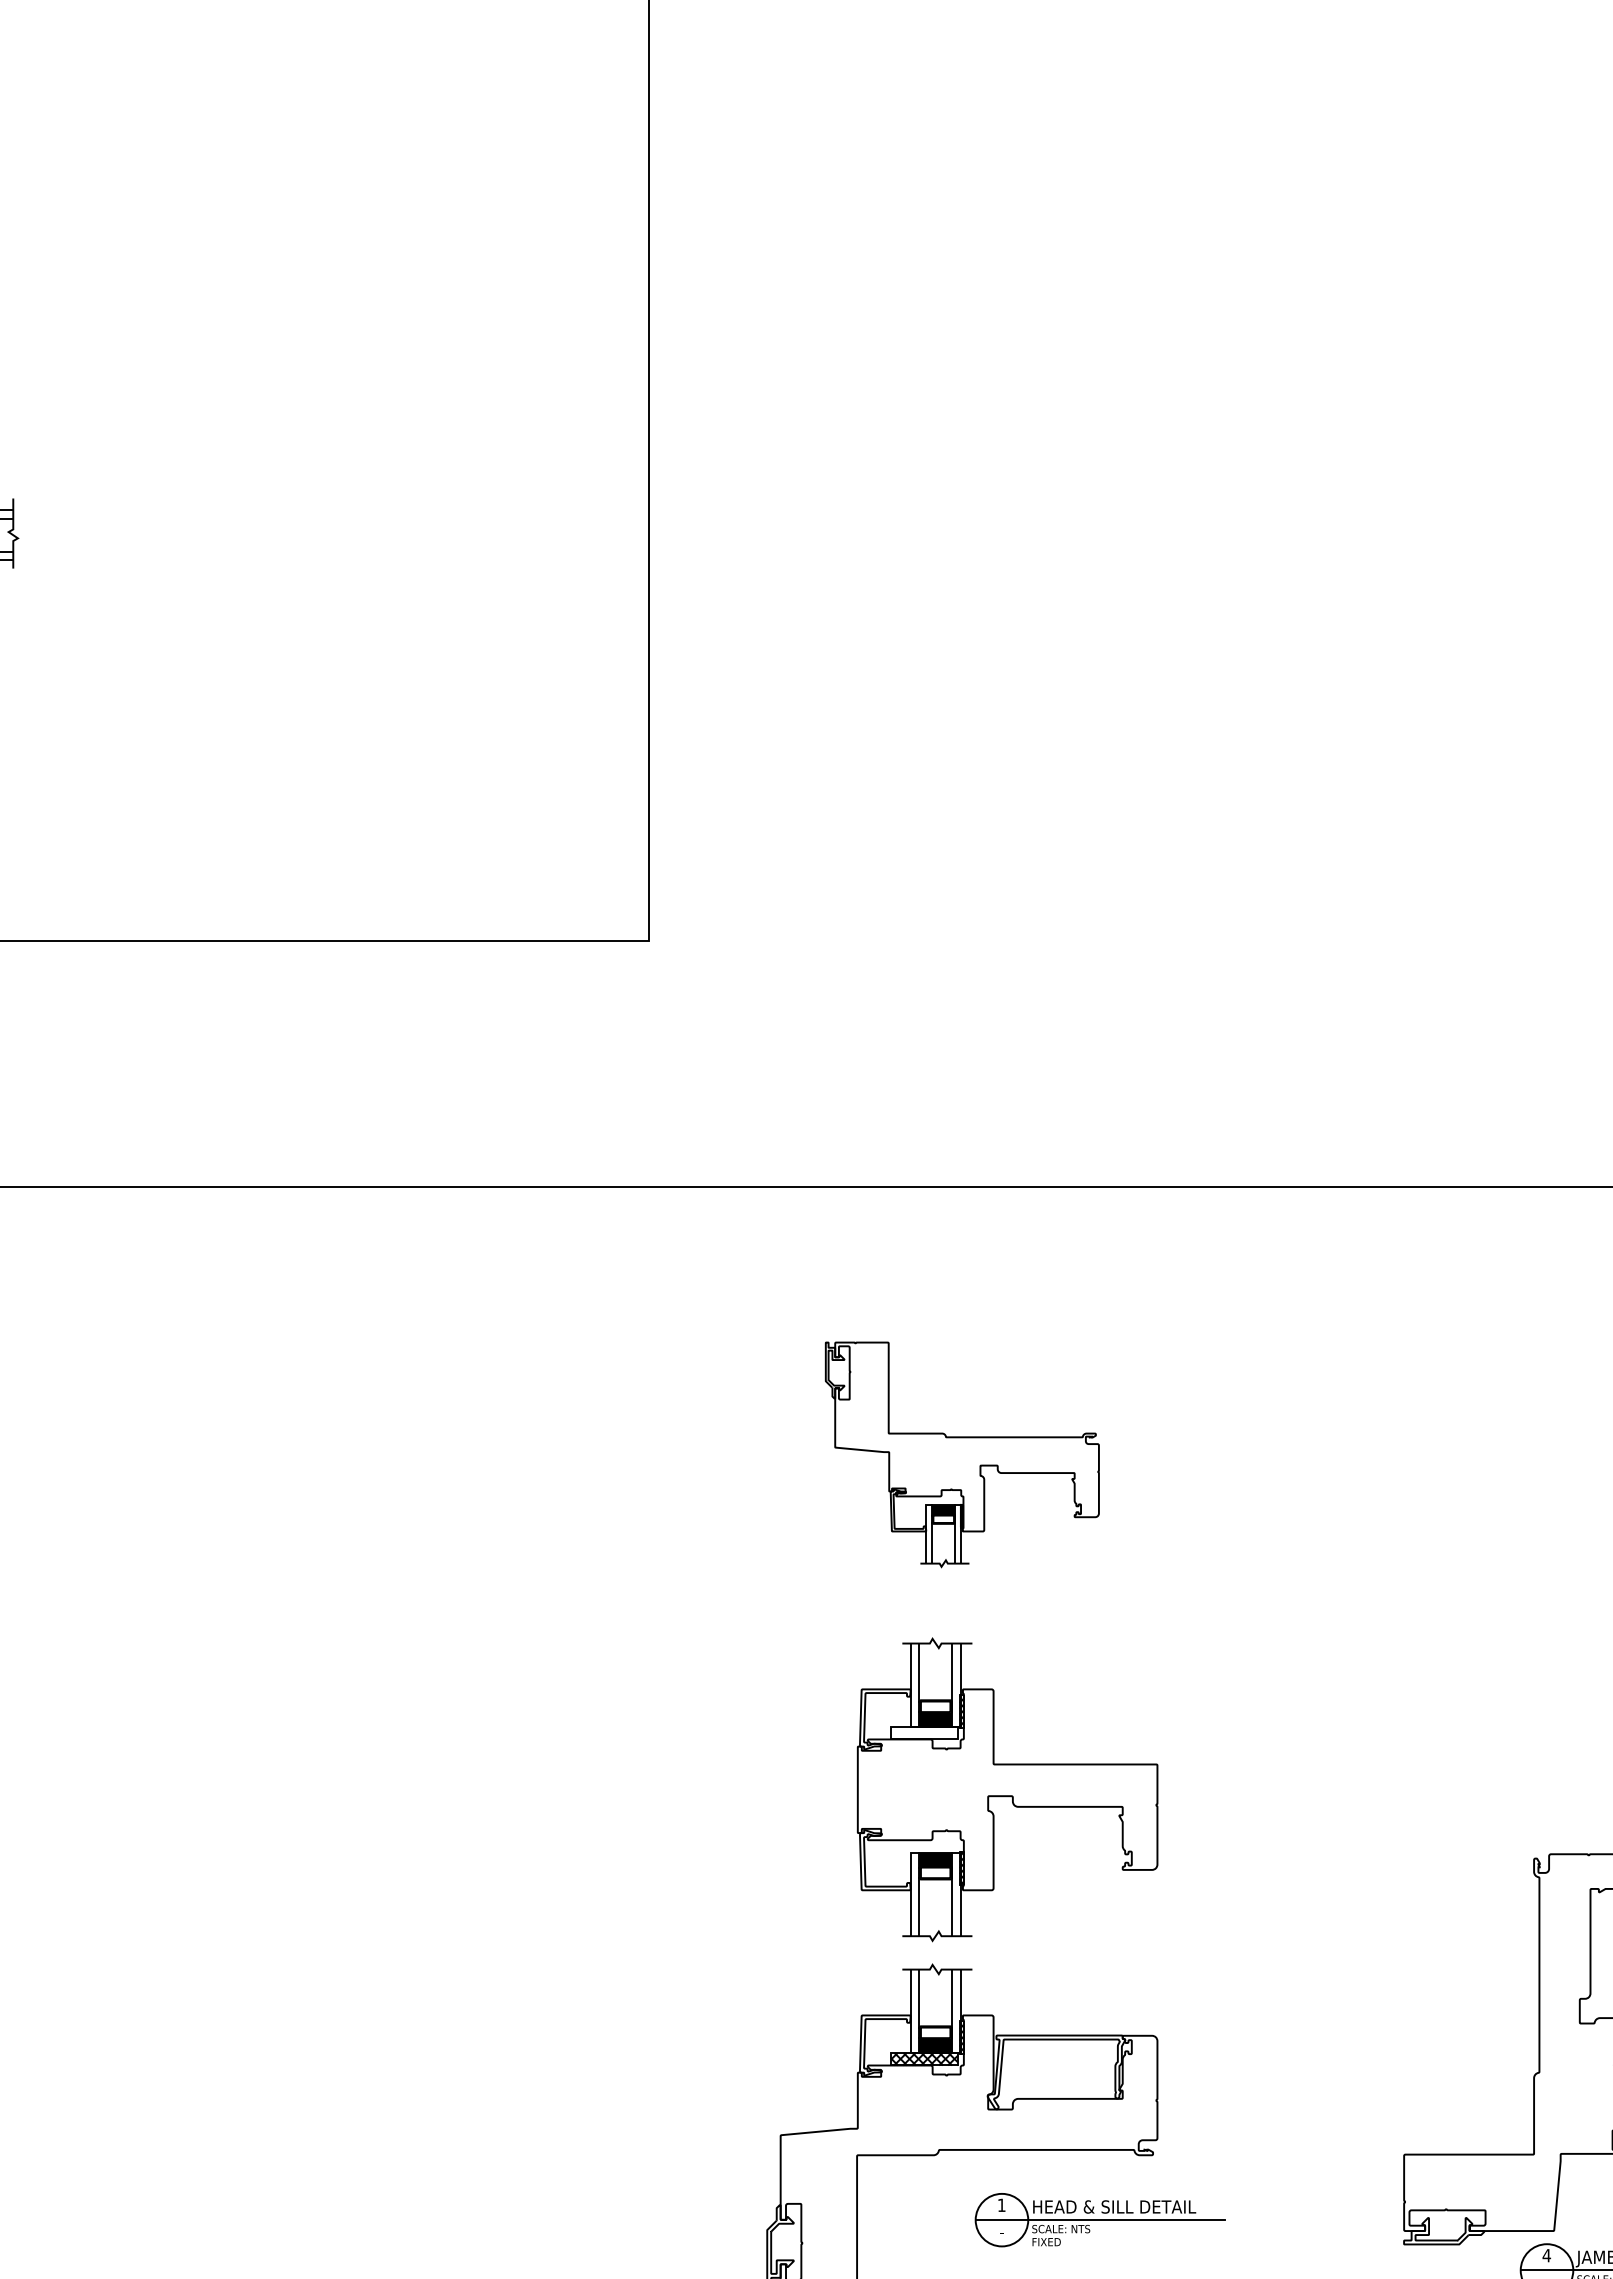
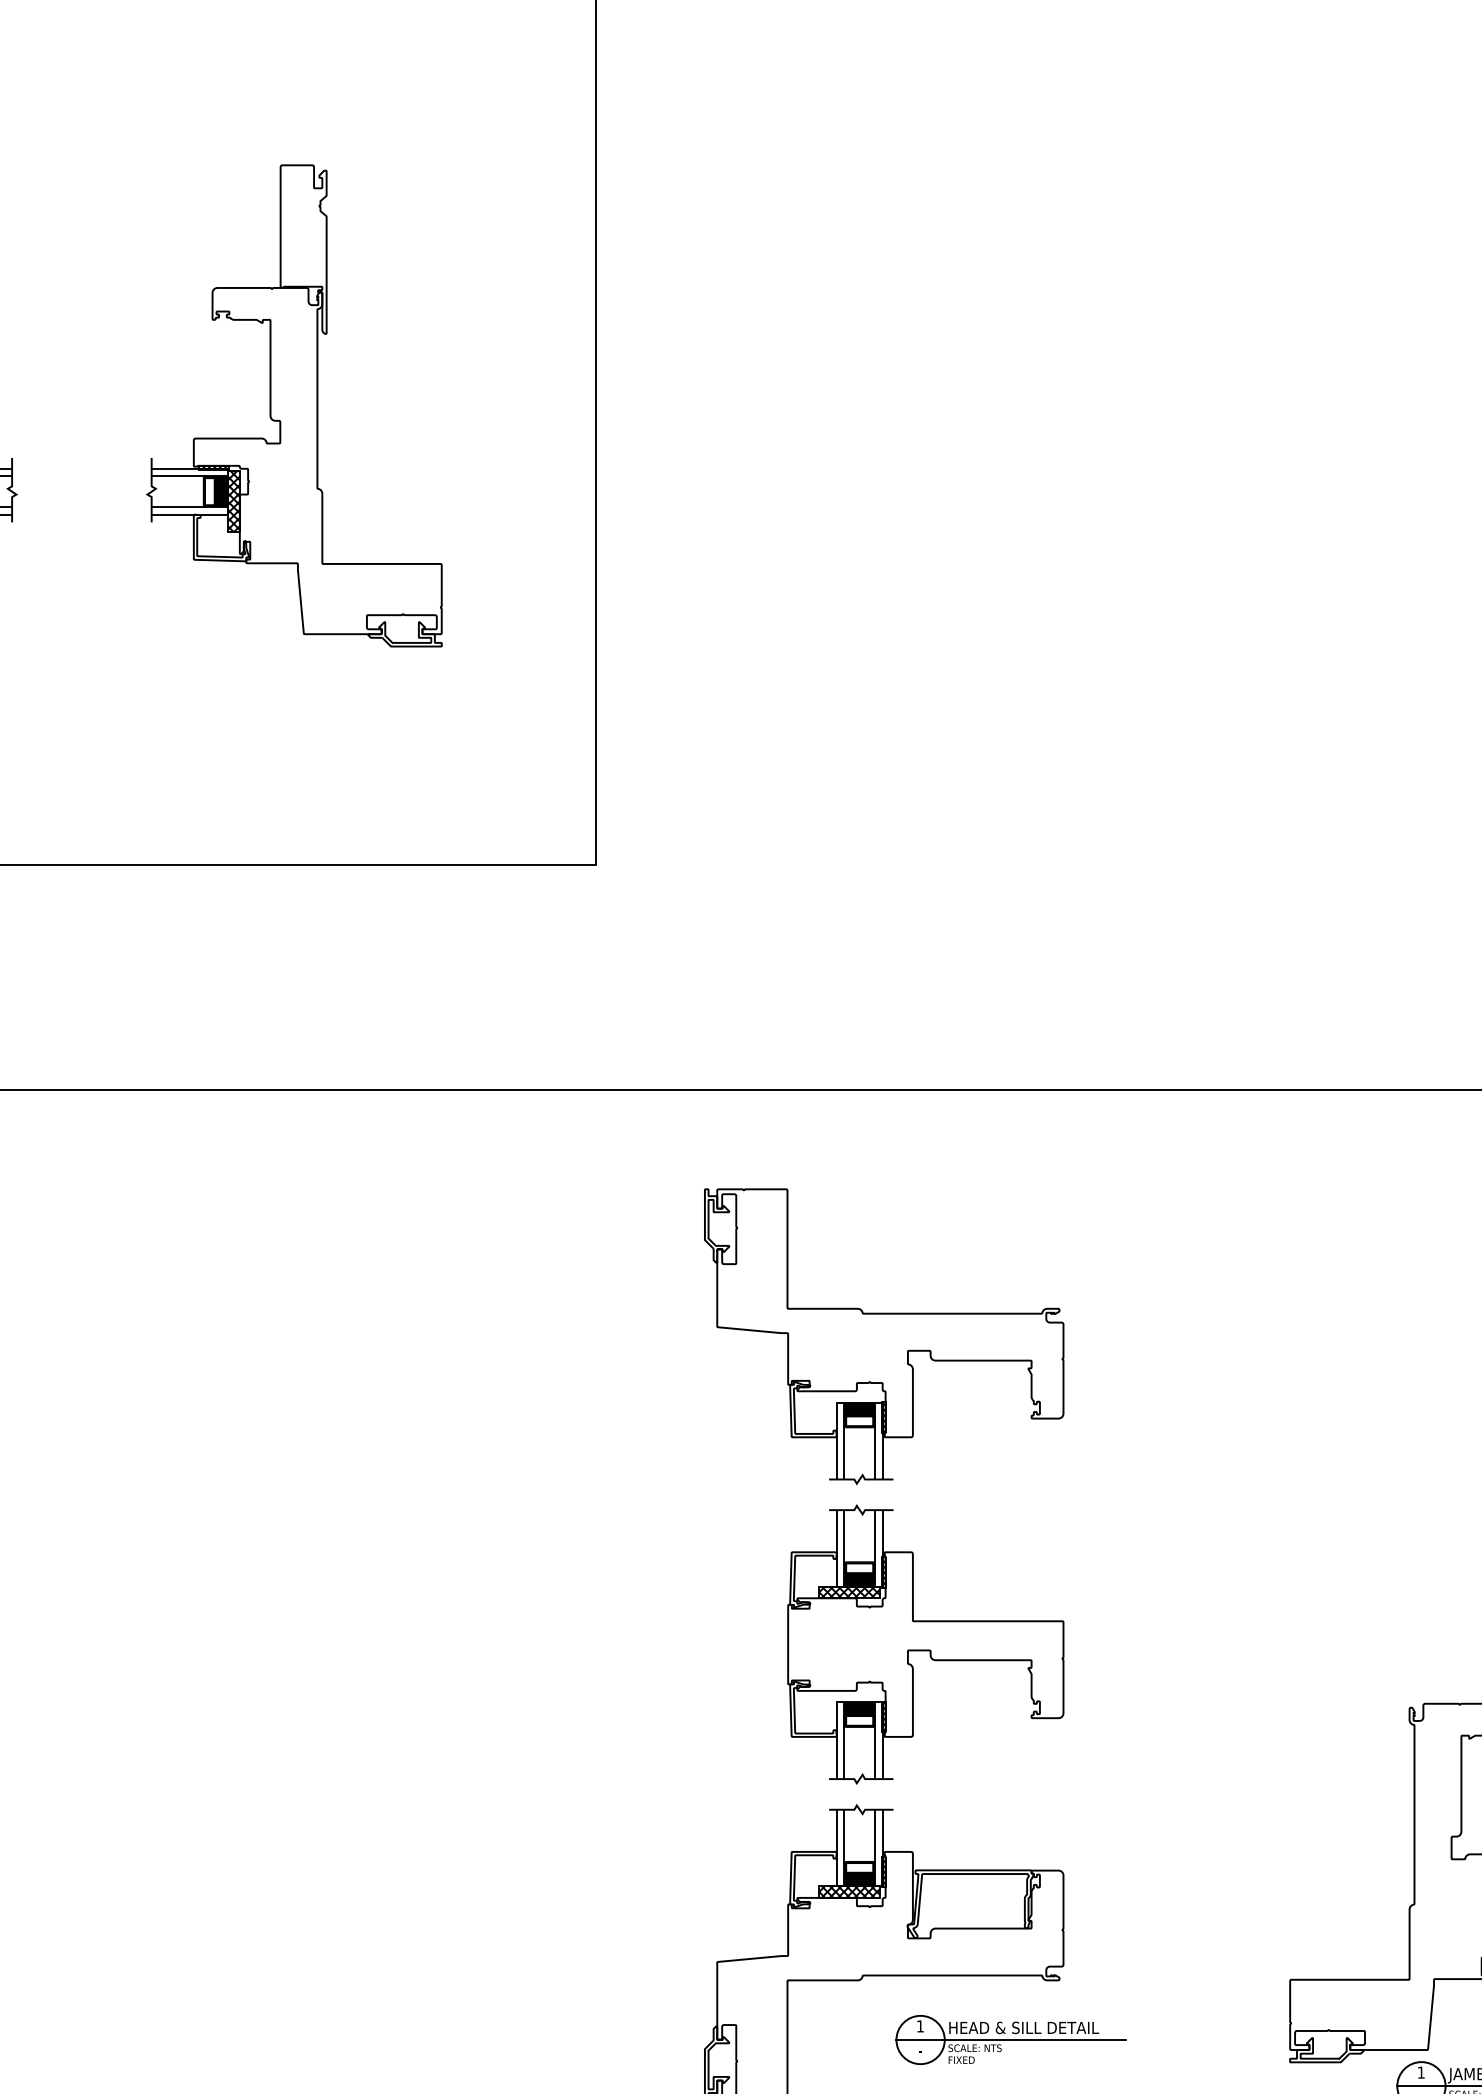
part: (320, 441) -> (294, 405), added
part: (962, 1454) -> (884, 1336), size x1.43
hatch: (924, 1732) -> (849, 1591), added
text: (1546, 2255) -> (1420, 2072), 4 -> 1

